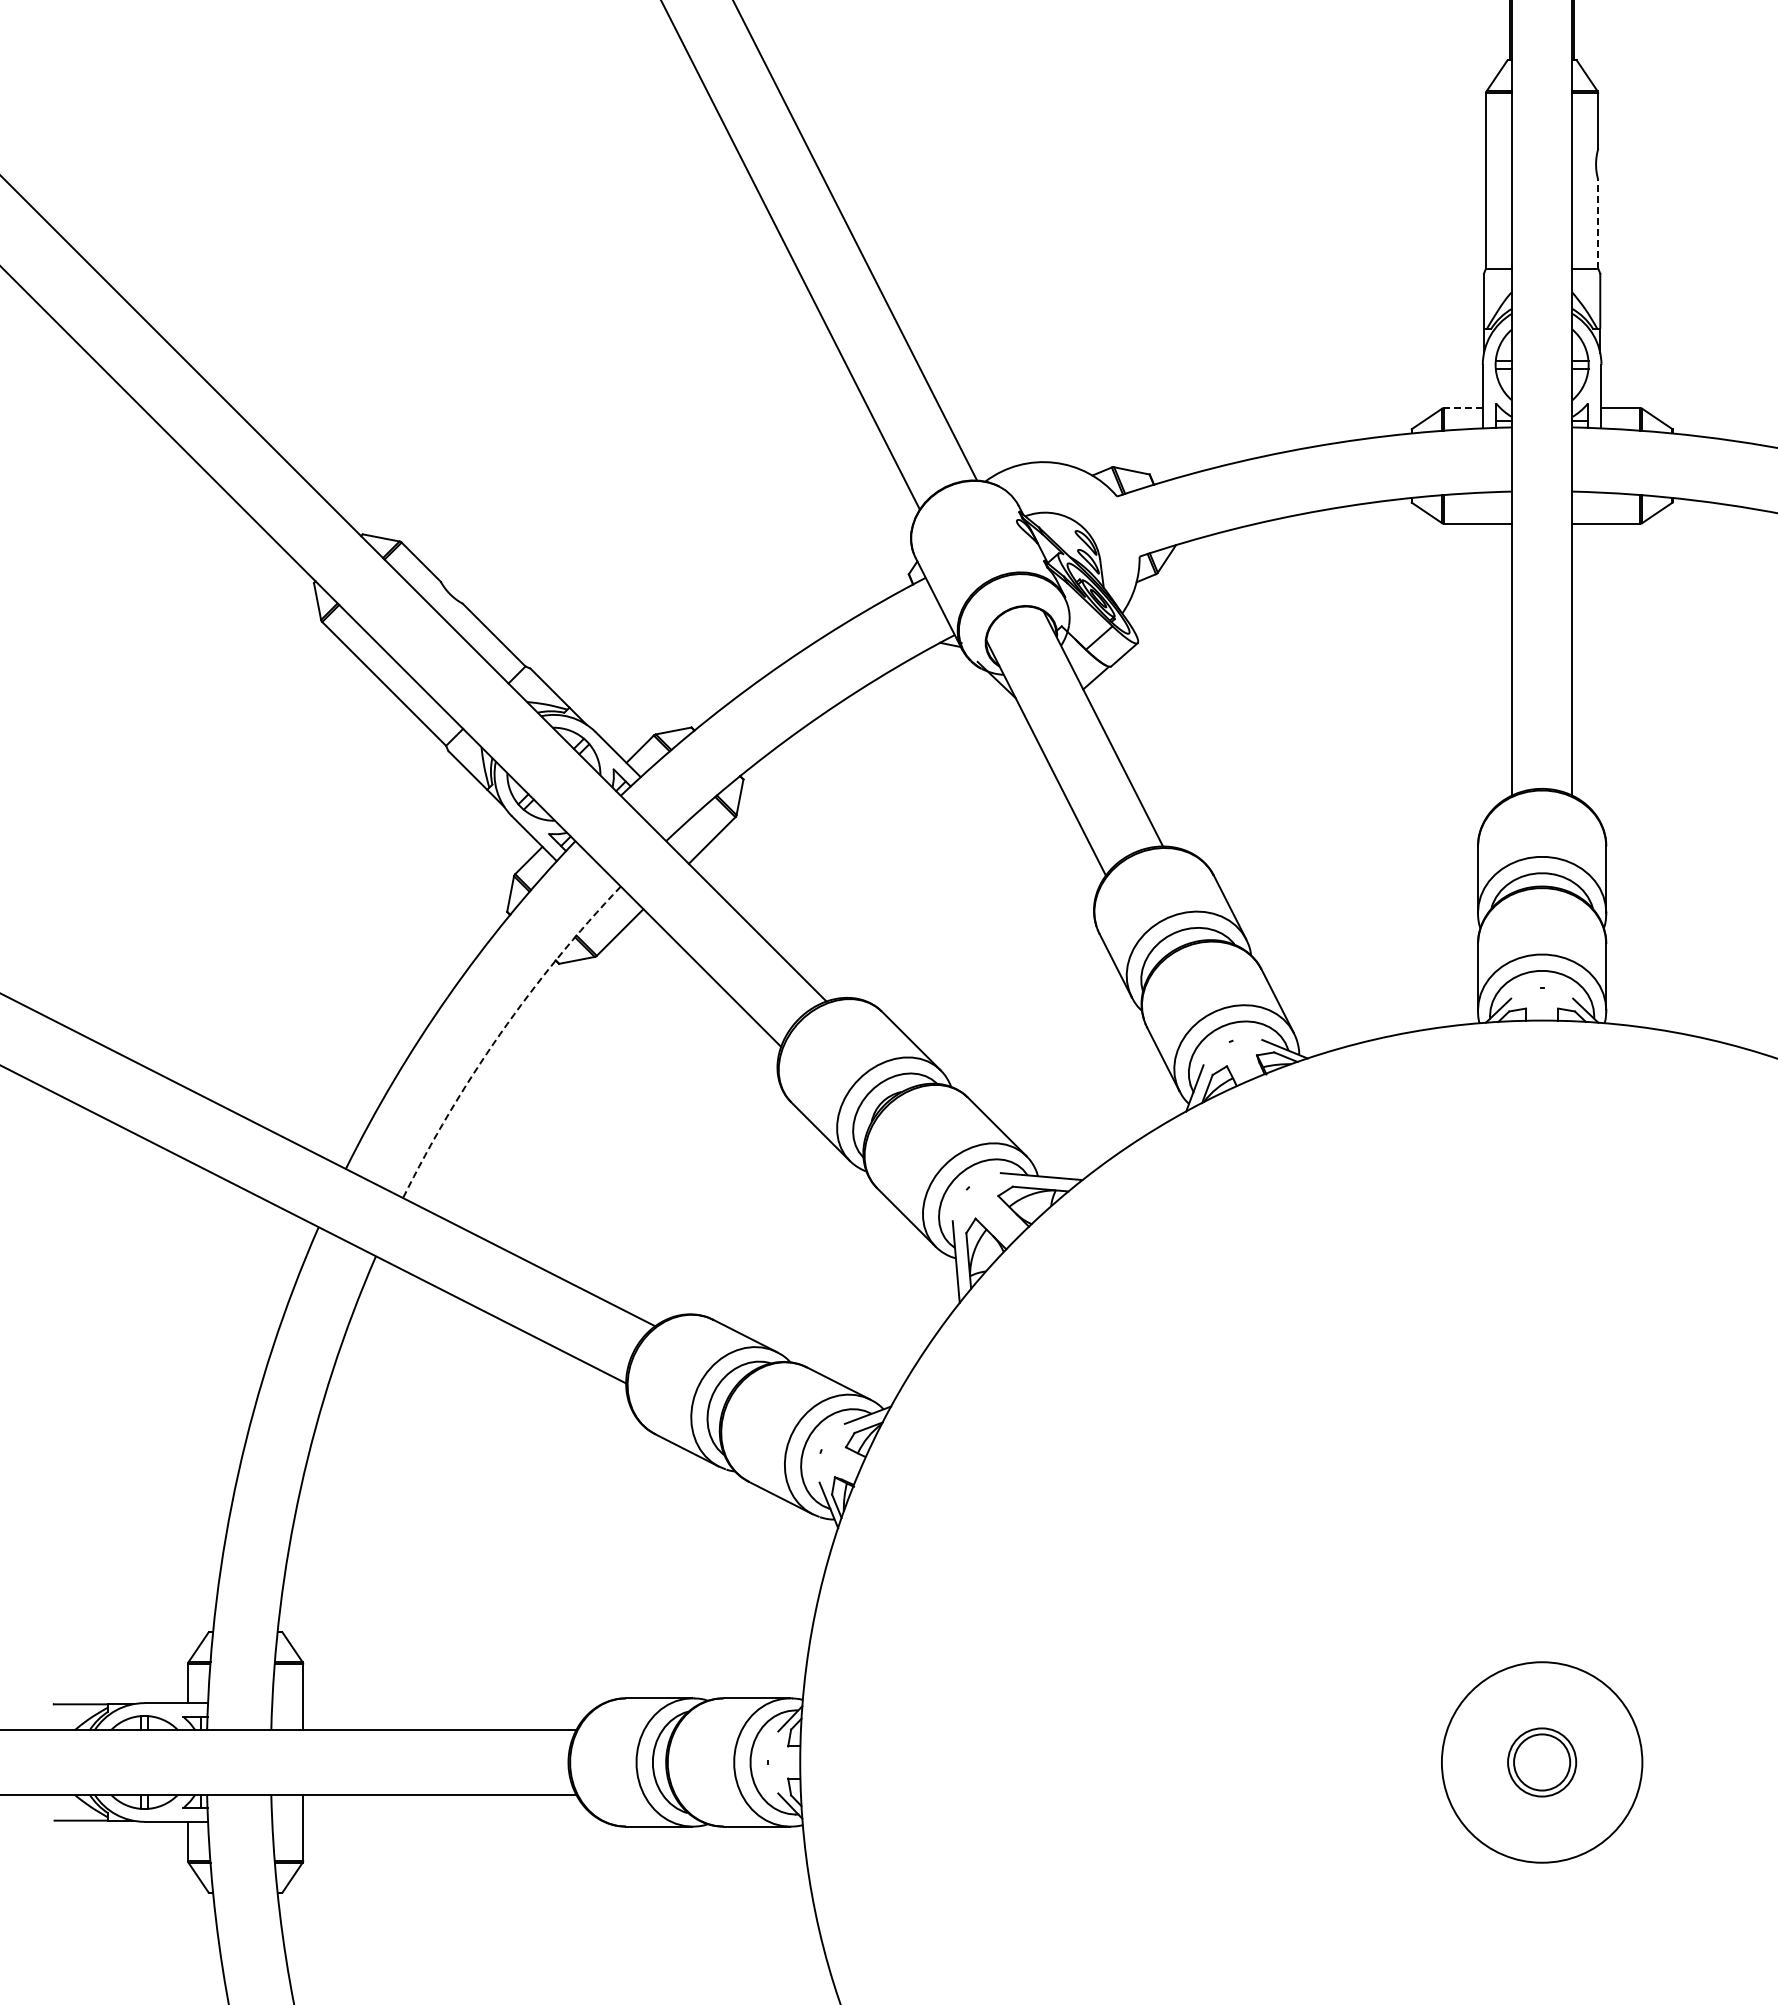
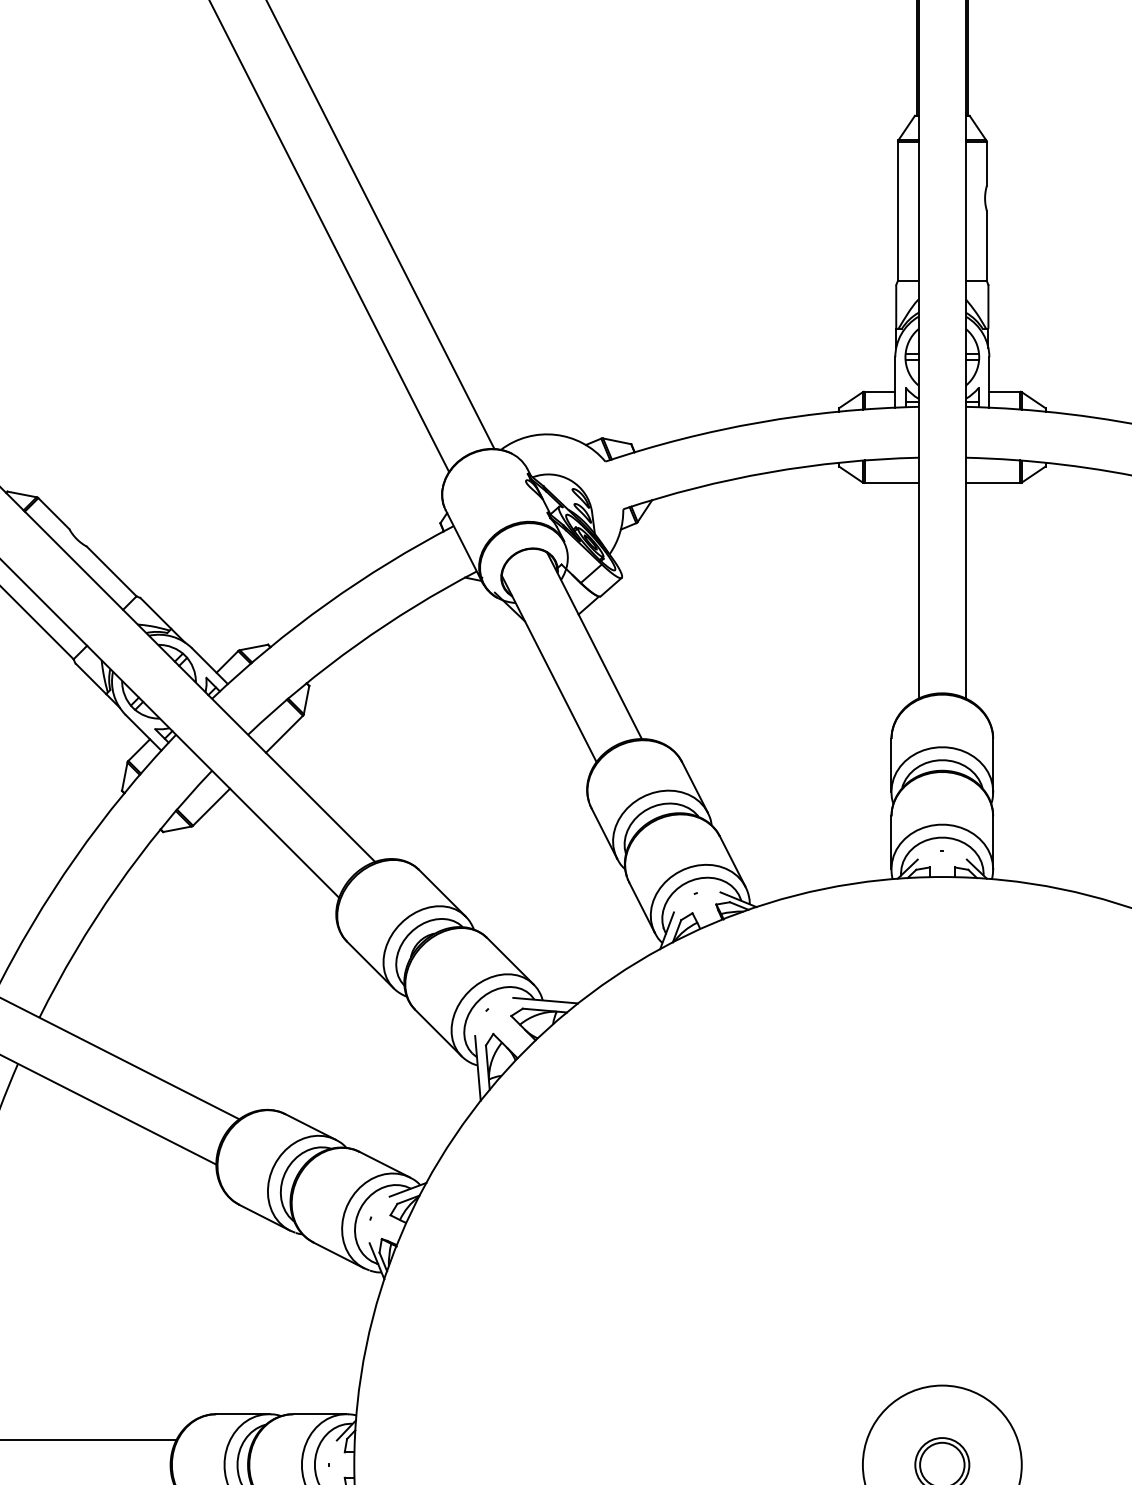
line: (1598, 223) -> (987, 245), dashed -> solid
line: (1462, 408) -> (879, 391), dashed -> solid
arc: (500, 1034) -> (116, 888), dashed -> solid

